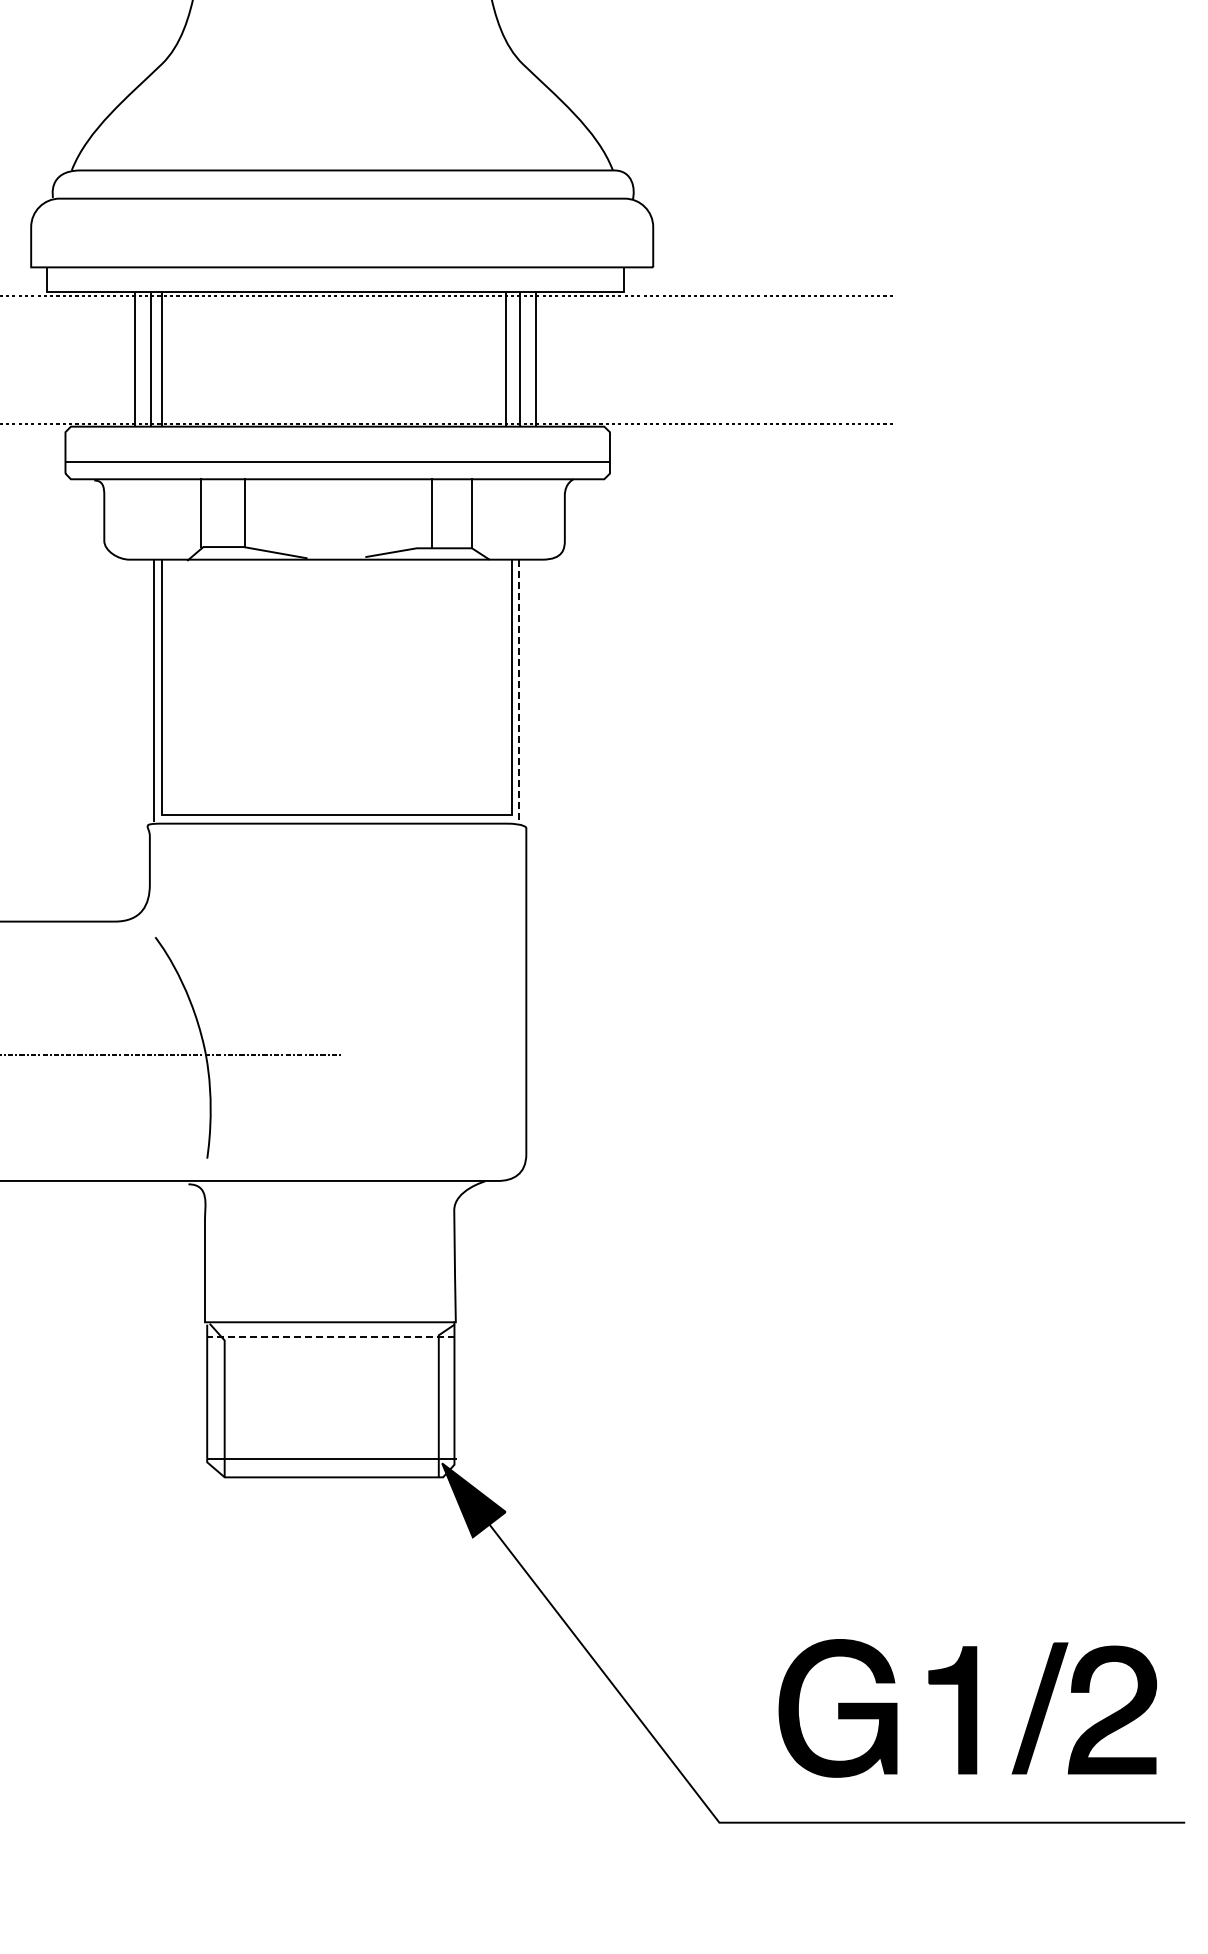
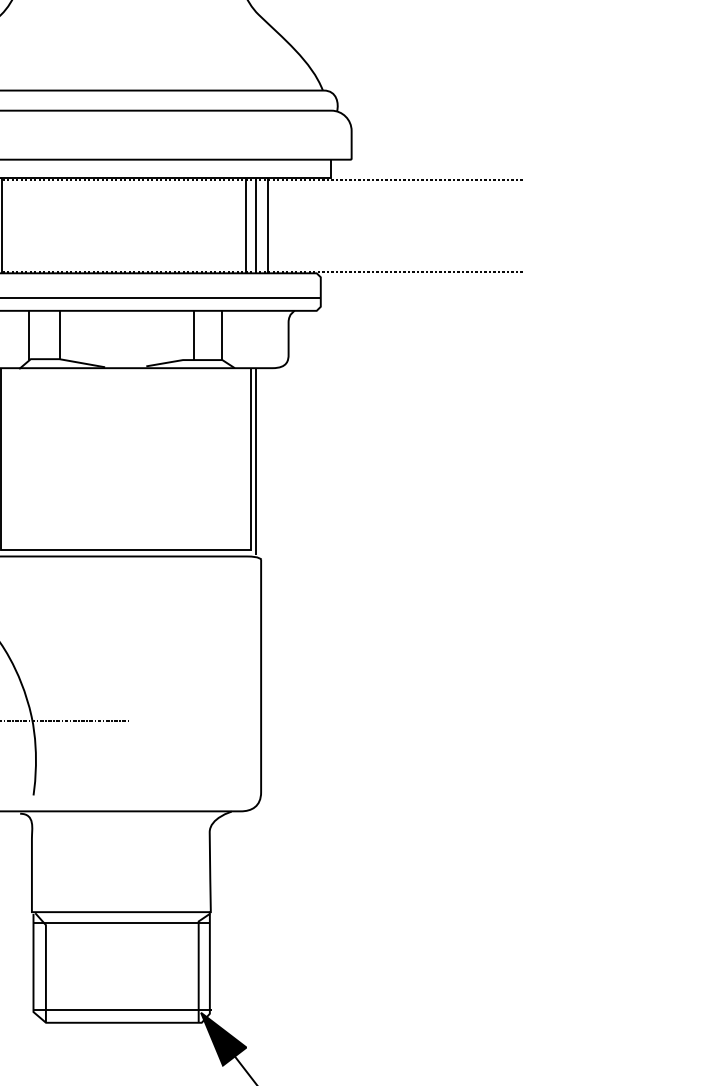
line: (518, 691) -> (255, 462), dashed -> solid
line: (331, 1337) -> (122, 923), dashed -> solid

